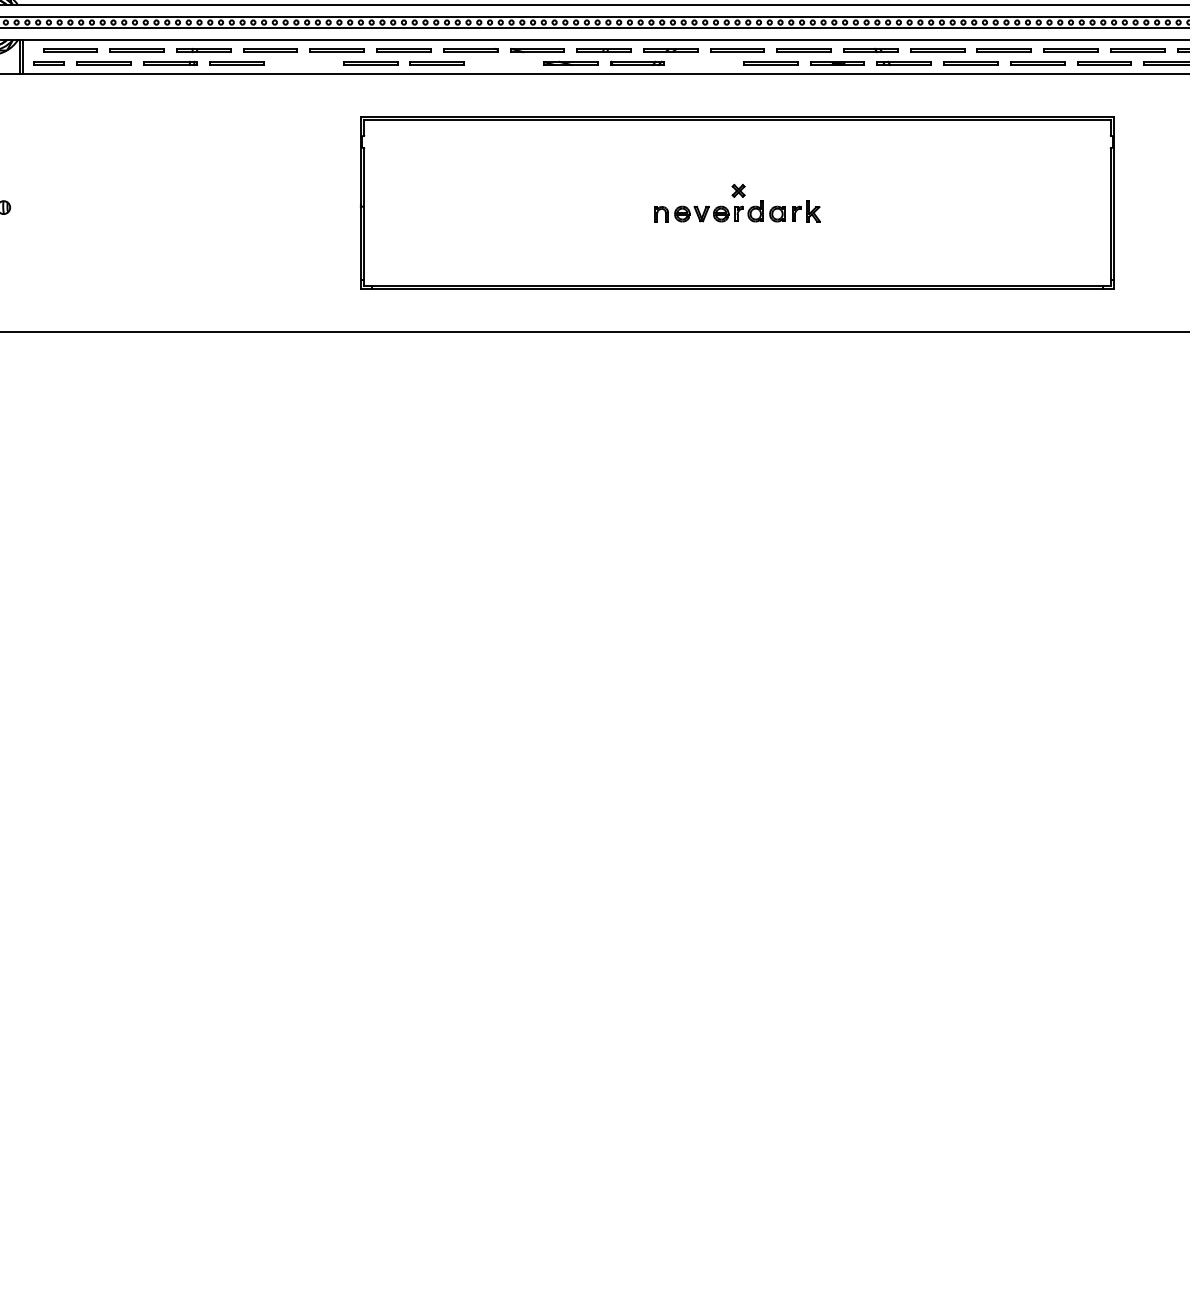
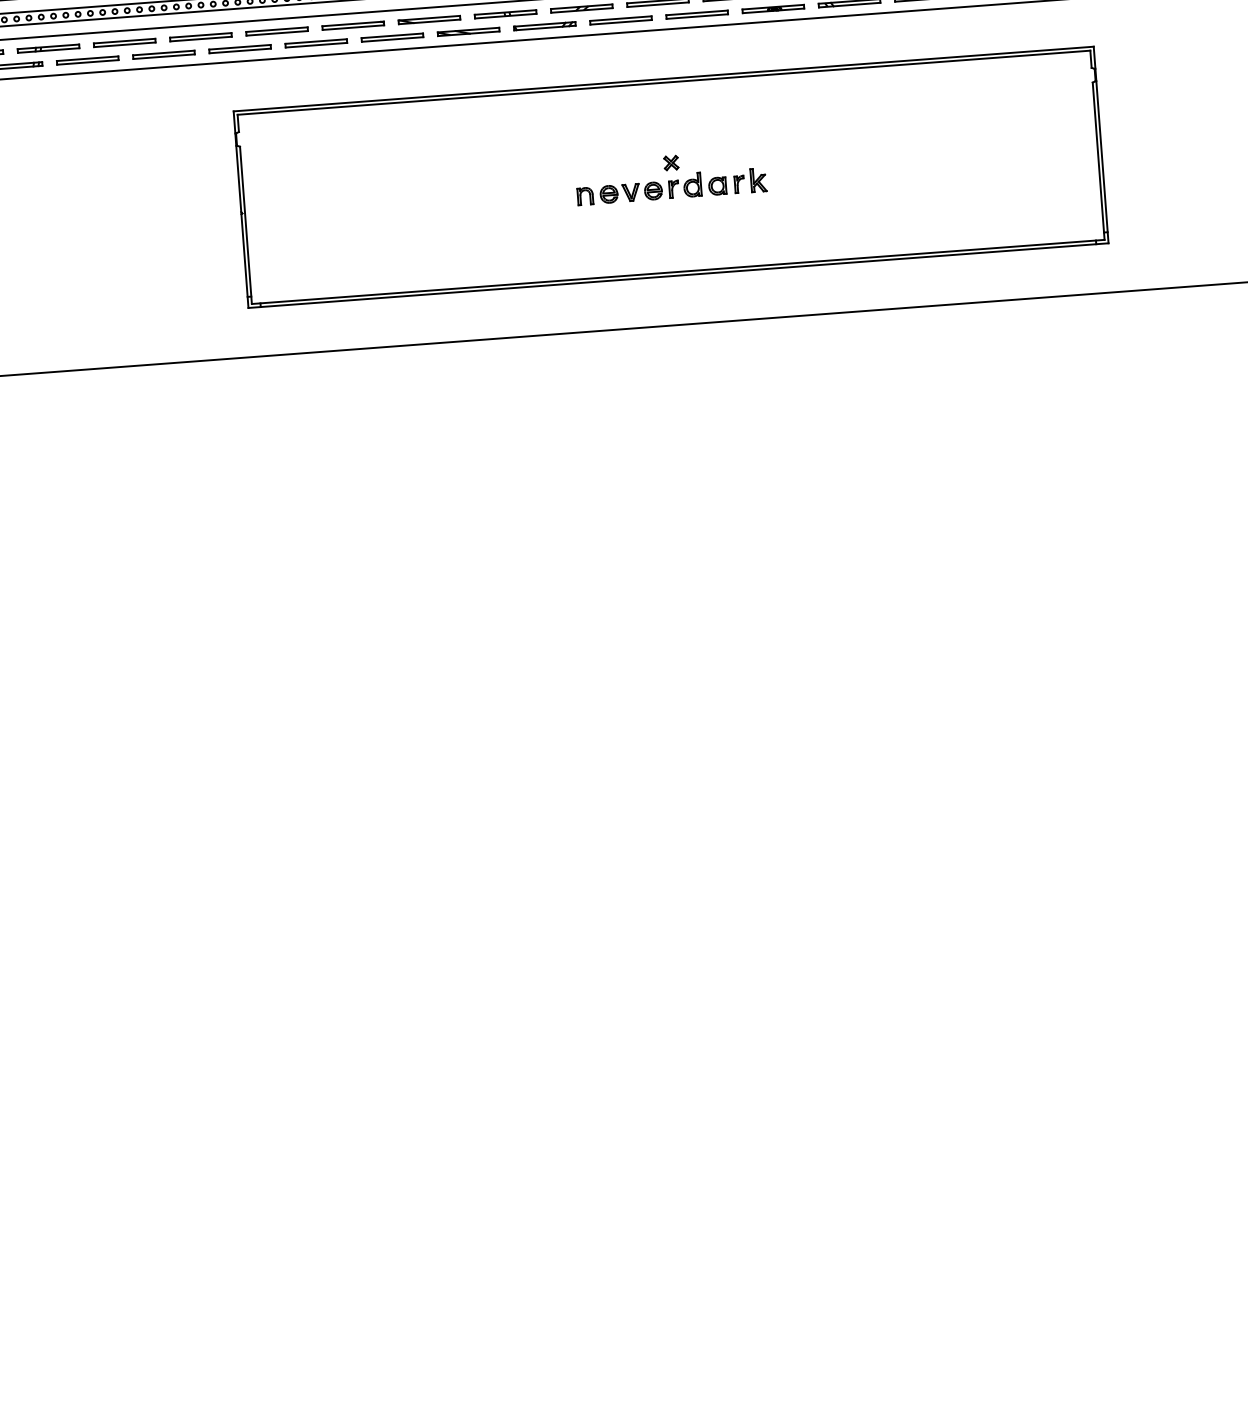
line: (303, 62) -> (163, 53), added
line: (503, 62) -> (391, 36), added
line: (703, 62) -> (620, 19), added

